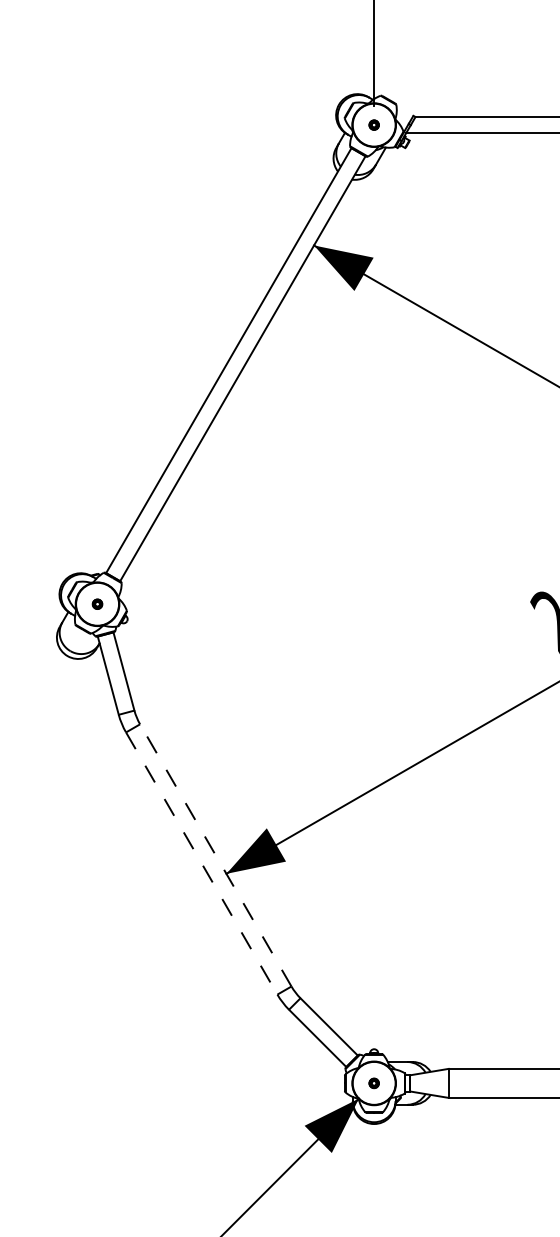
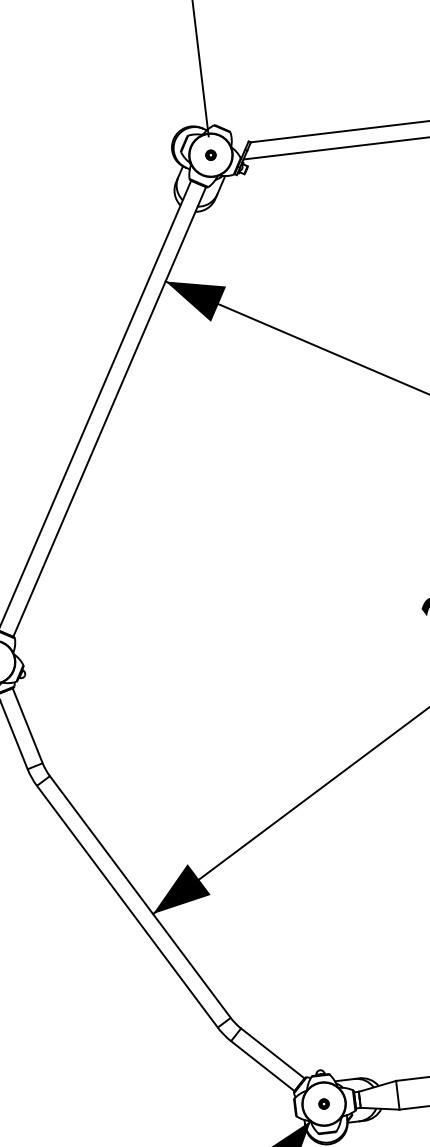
line: (215, 854) -> (139, 896), dashed -> solid
line: (202, 863) -> (128, 906), dashed -> solid

